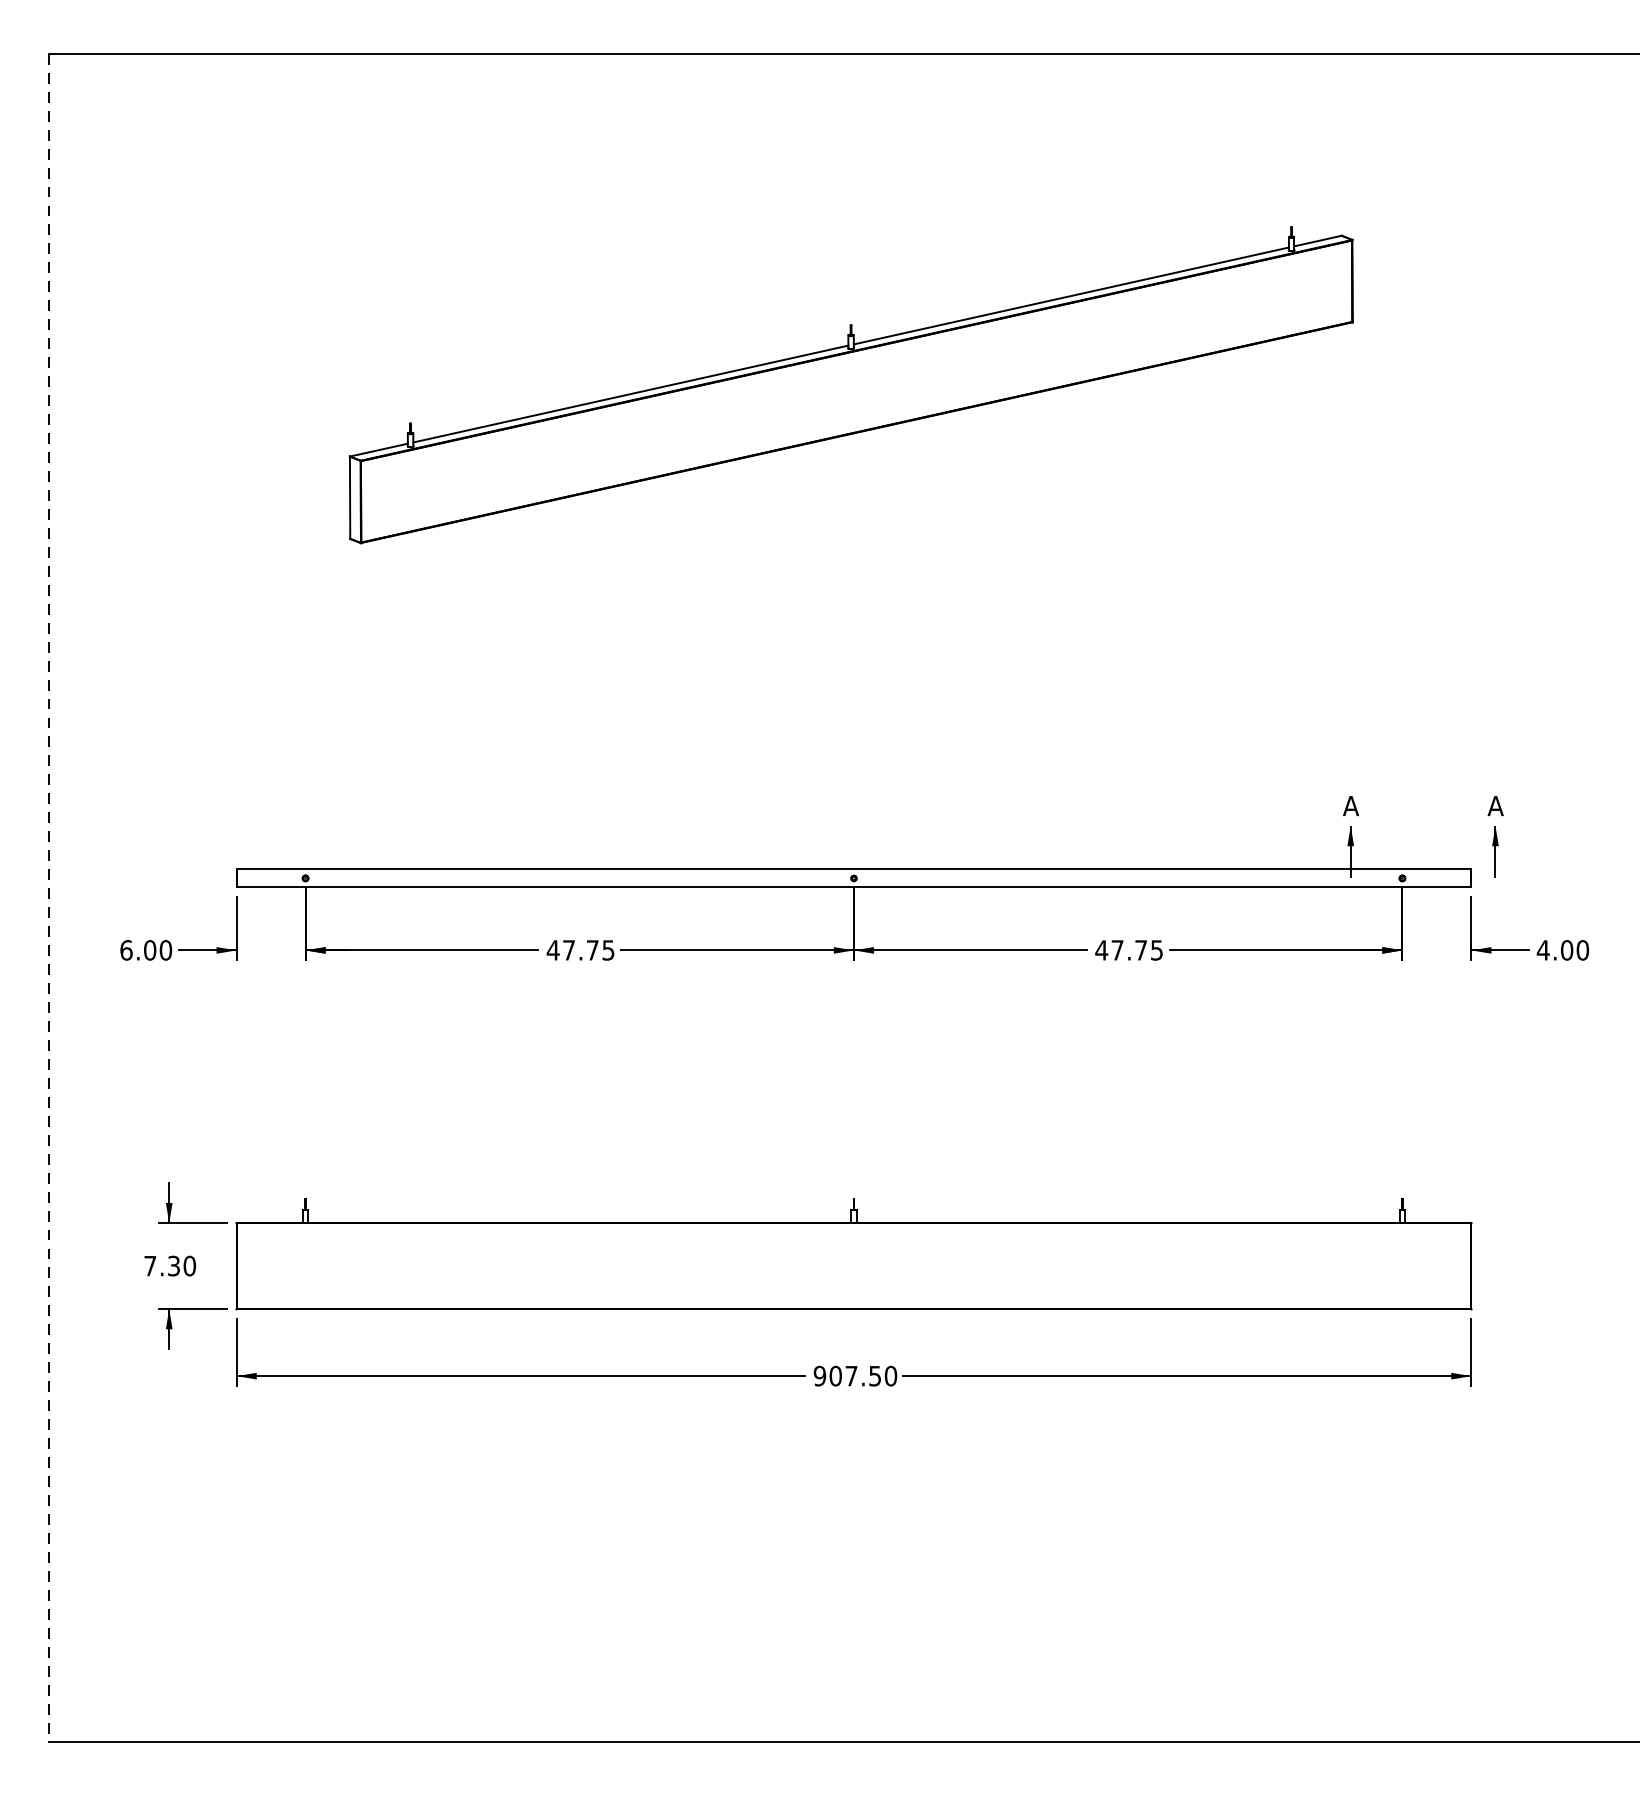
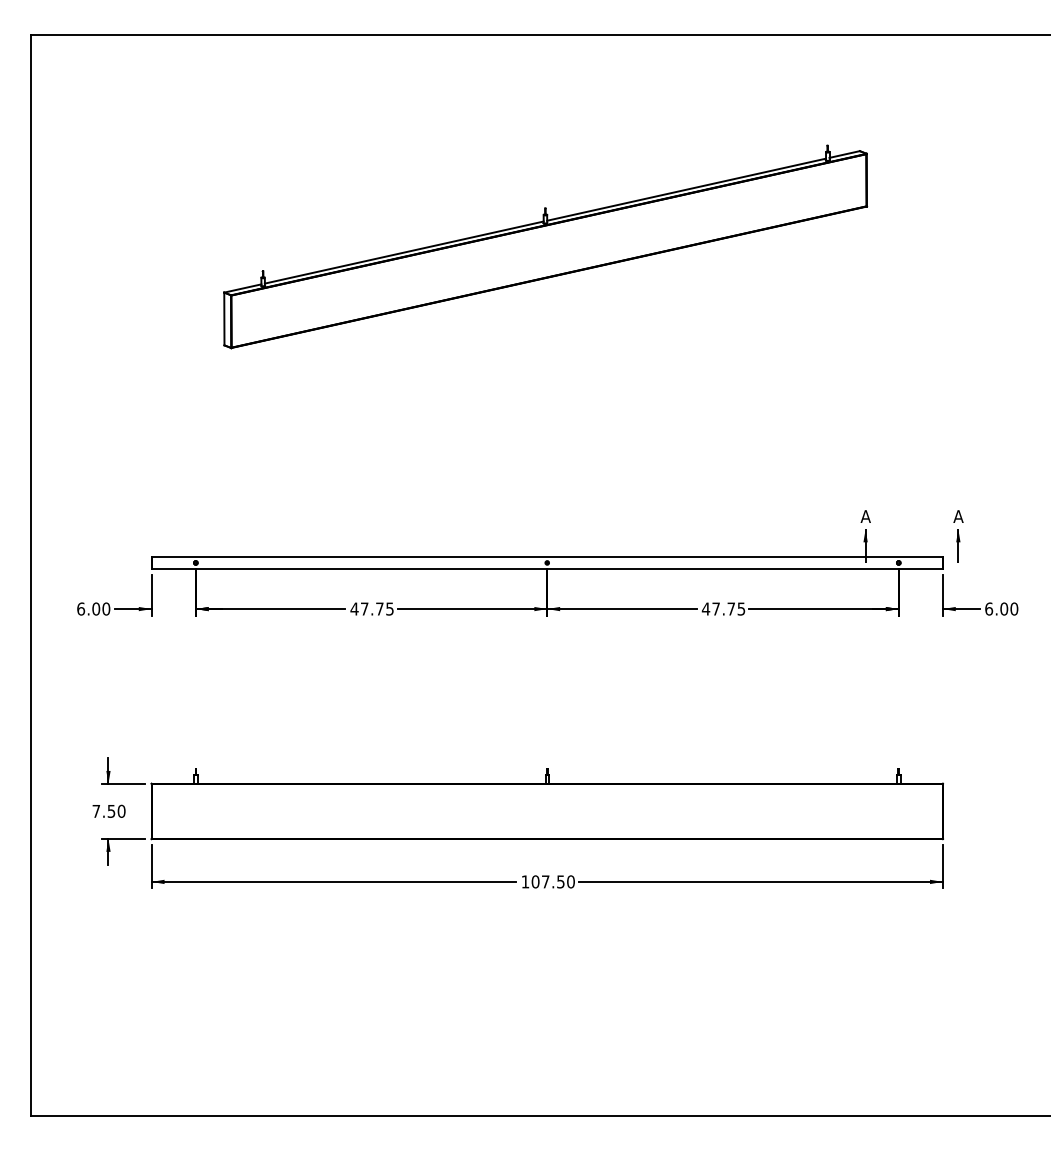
line: (49, 898) -> (31, 575), dashed -> solid
text: (1542, 949) -> (988, 608), 4.00 -> 6.00
text: (173, 1264) -> (111, 810), 7.30 -> 7.50
text: (820, 1375) -> (525, 881), 907.50 -> 107.50

